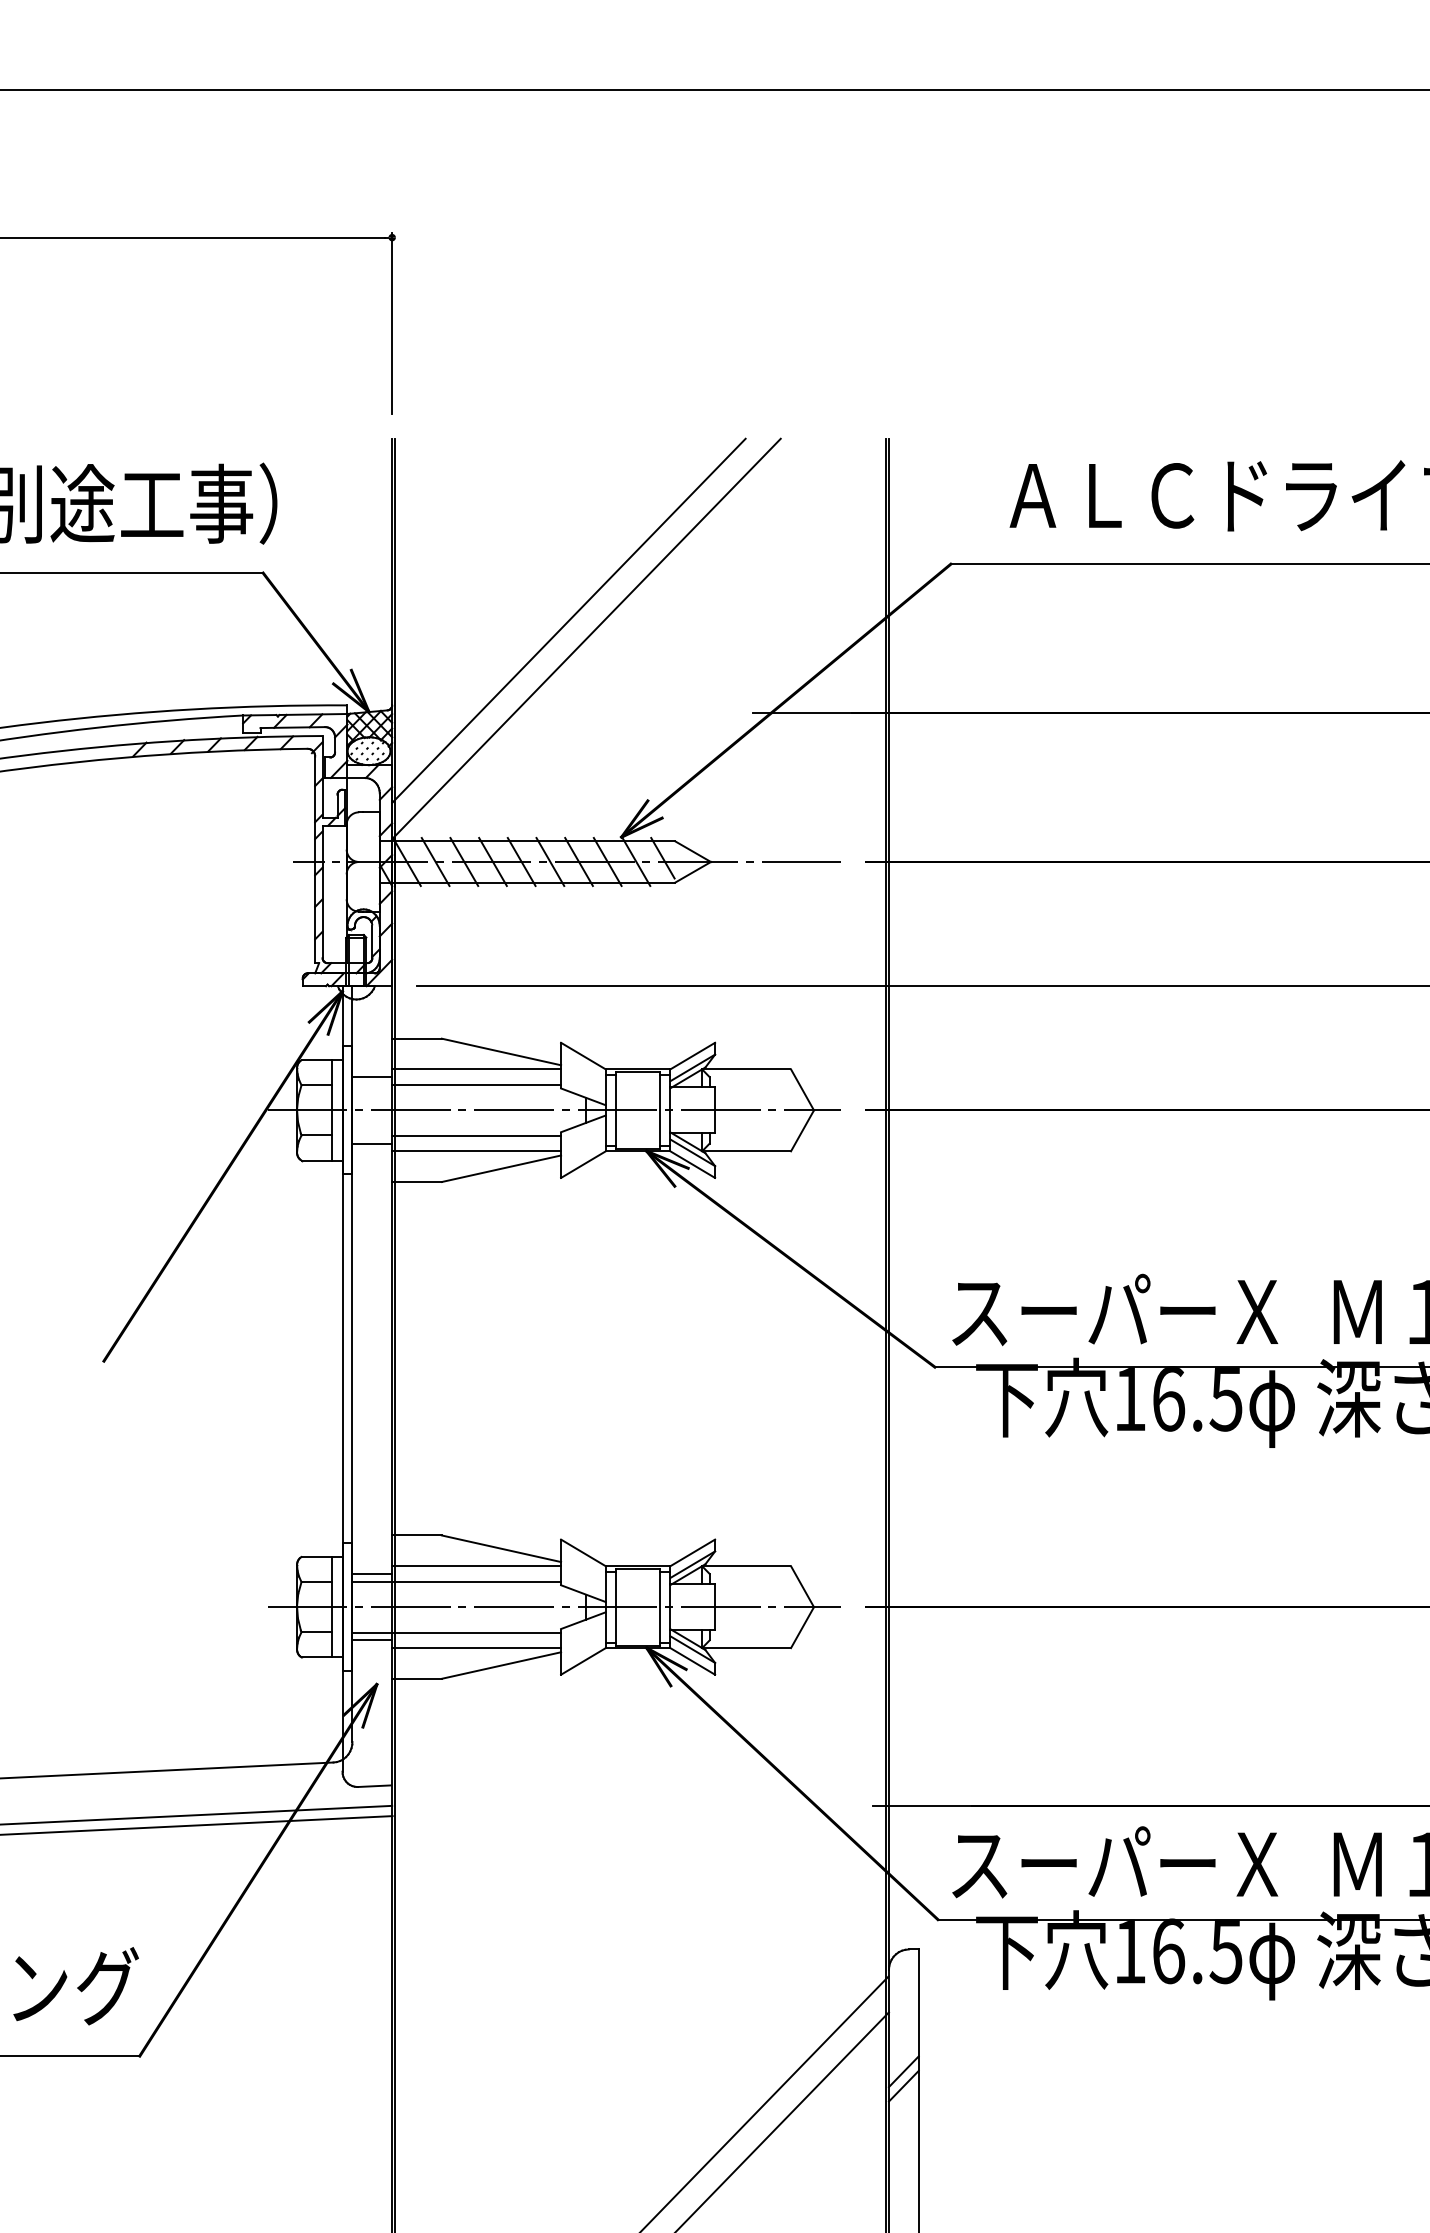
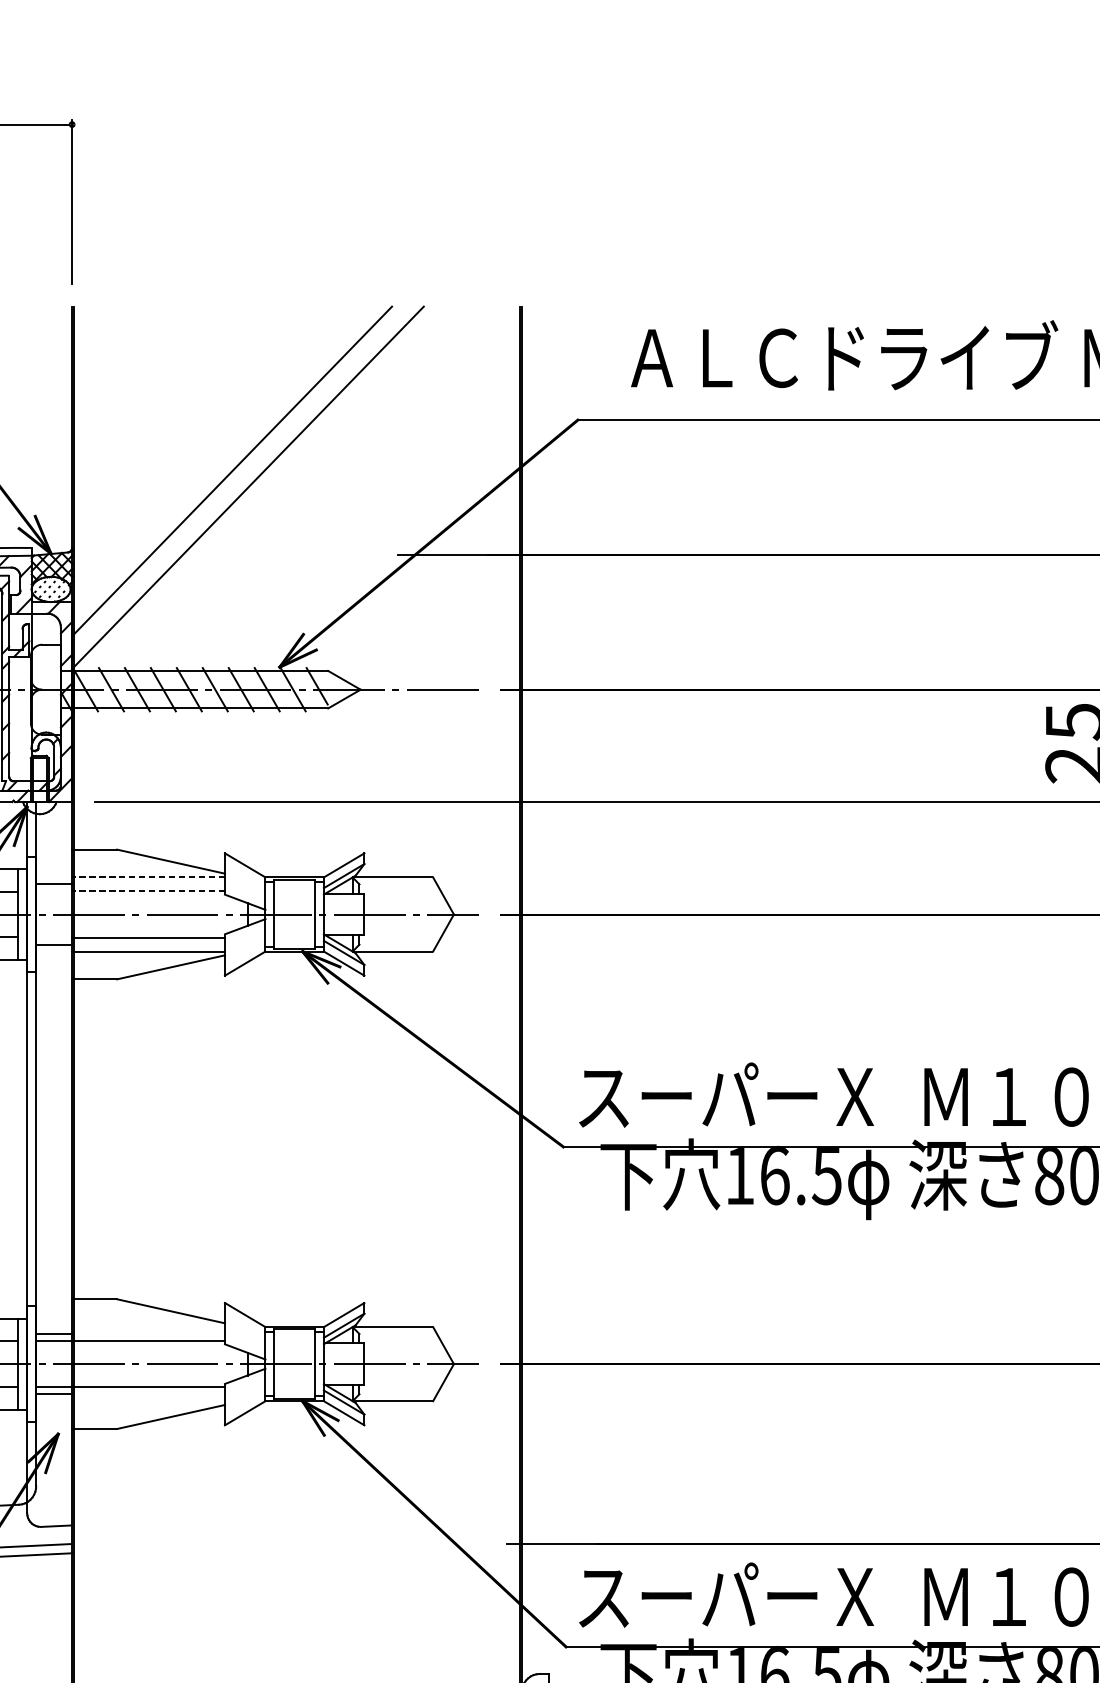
line: (476, 1069) -> (148, 877), solid -> dashed
line: (476, 1084) -> (148, 891), solid -> dashed
line: (476, 1566) -> (148, 1327), removed
line: (476, 1648) -> (148, 1401), removed

